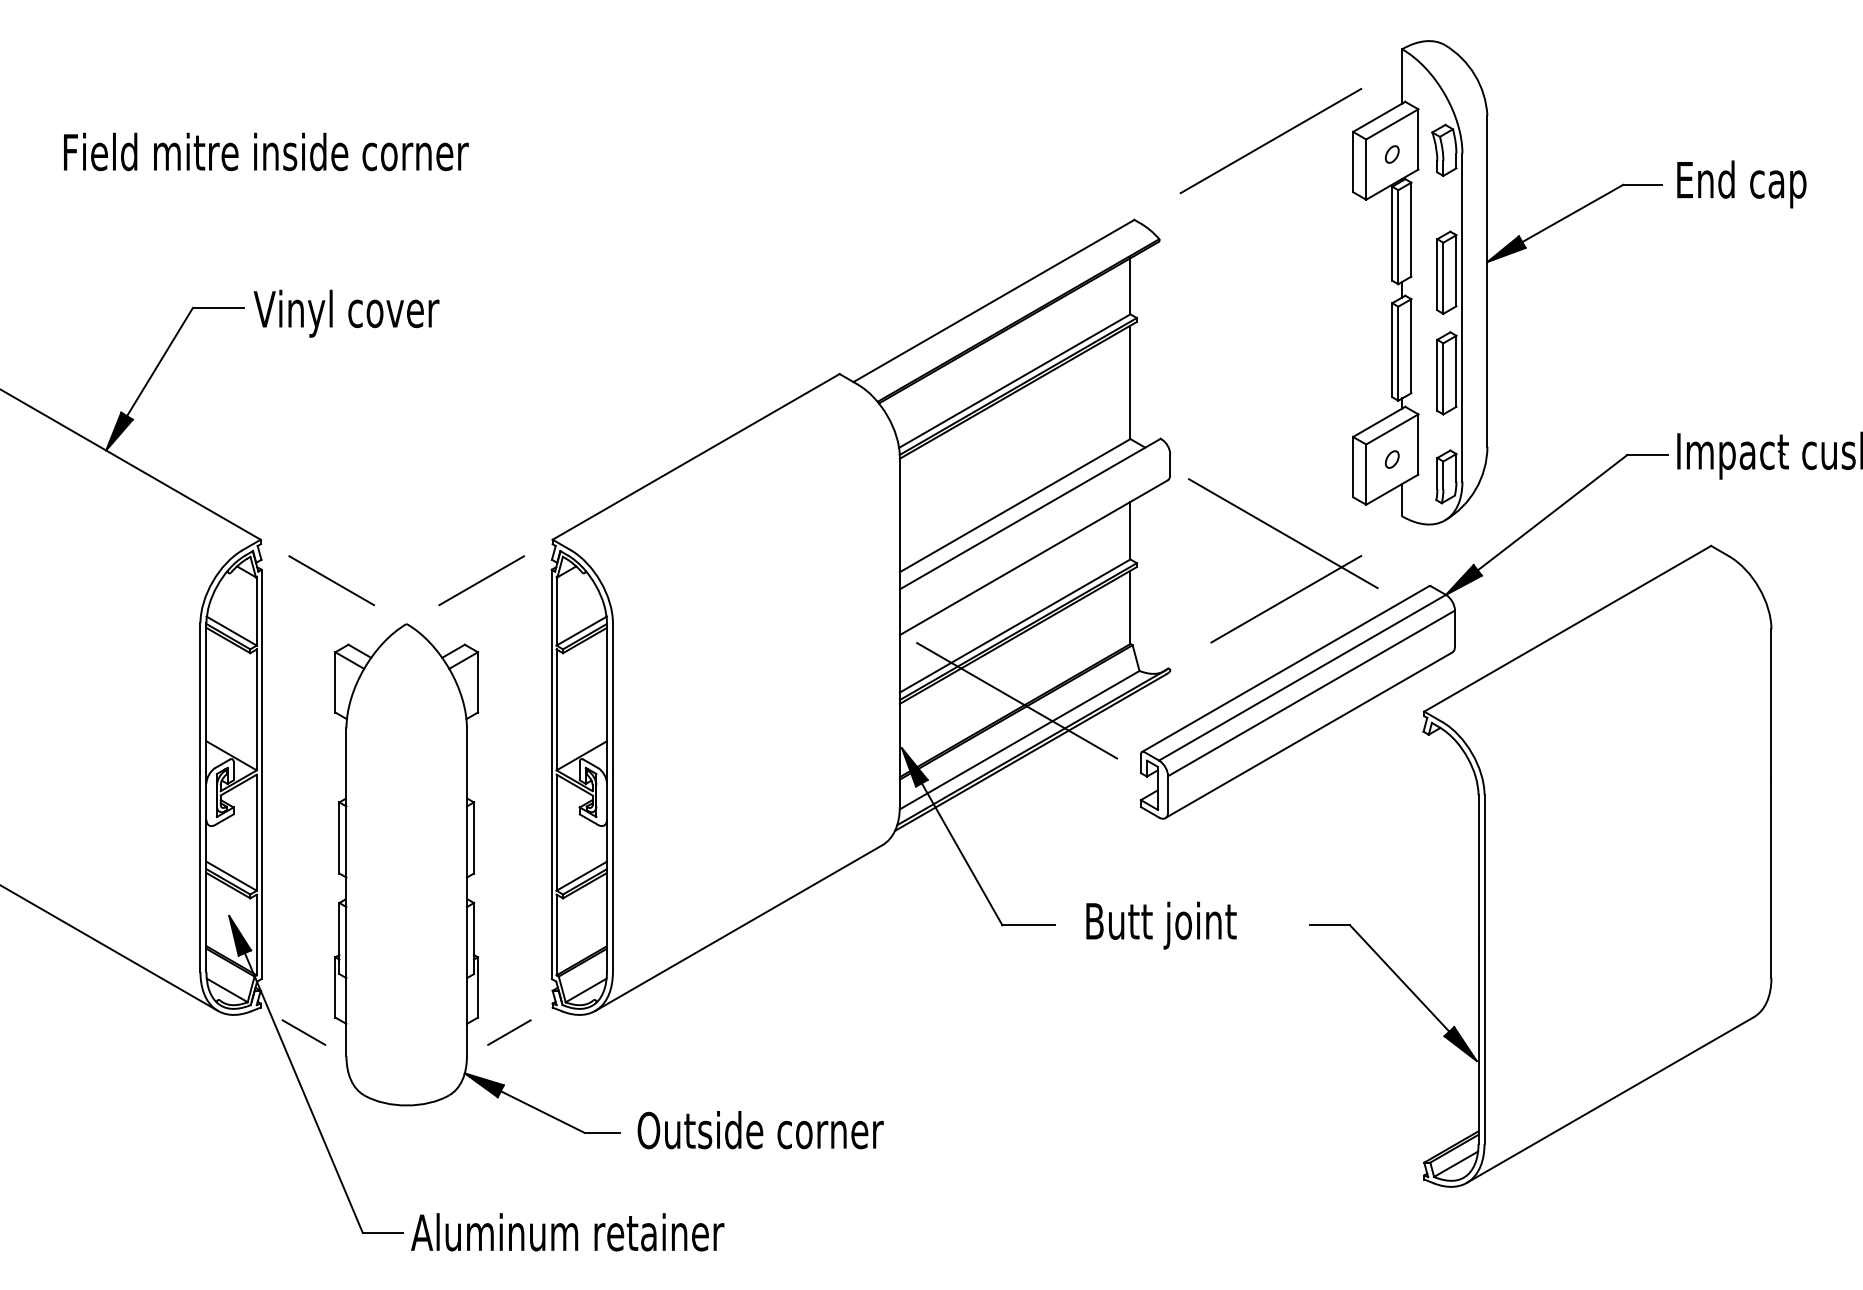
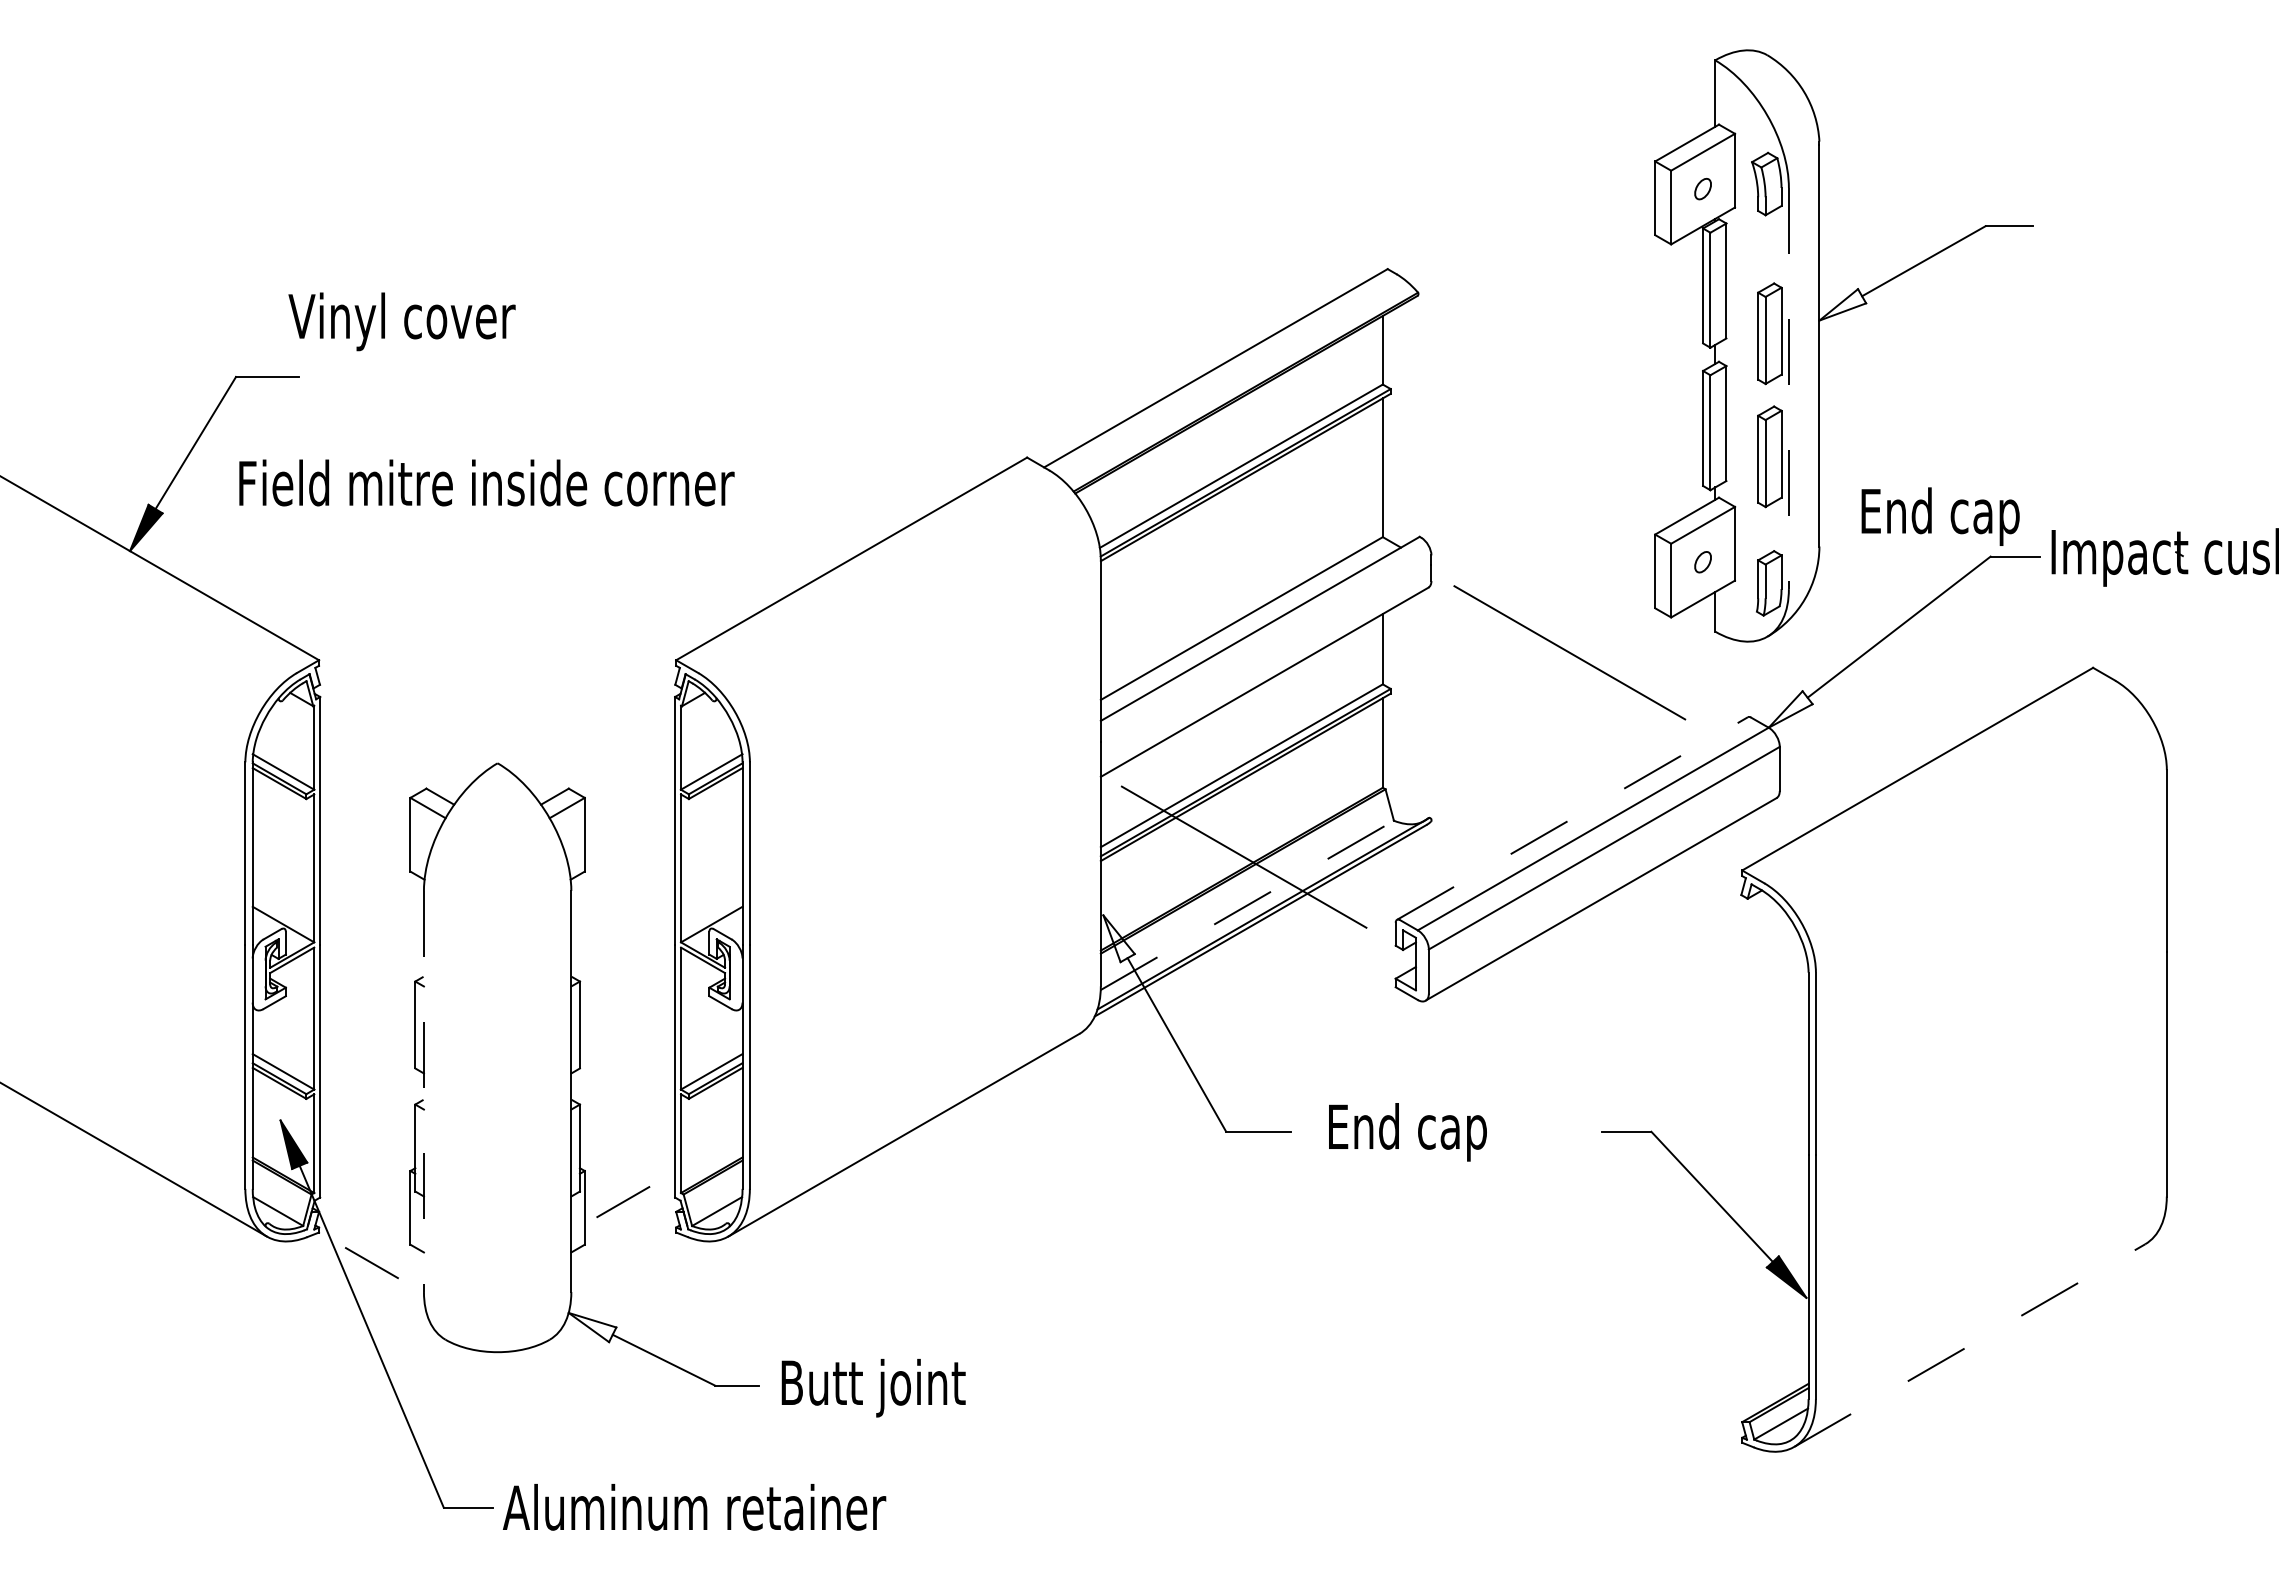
line: (1270, 140) -> (1554, 172), removed
text: (265, 151) -> (486, 482), moved
text: (1741, 184) -> (1940, 516), moved
fill: (1506, 248) -> (1842, 304), removed
text: (346, 313) -> (401, 321), moved
line: (1462, 317) -> (1788, 388), solid -> dashed
line: (331, 580) -> (405, 710), removed
line: (481, 580) -> (589, 710), removed
fill: (1463, 580) -> (1790, 709), removed
line: (1286, 598) -> (1573, 732), removed
line: (1286, 669) -> (1573, 818), solid -> dashed
line: (1019, 740) -> (1247, 905), solid -> dashed
fill: (914, 767) -> (1118, 938), removed
line: (346, 892) -> (423, 1091), solid -> dashed
text: (1162, 925) -> (1422, 1132), Butt joint -> End cap
line: (509, 1032) -> (623, 1202), moved
fill: (484, 1085) -> (592, 1327), removed
line: (1610, 1099) -> (1969, 1345), solid -> dashed
text: (760, 1134) -> (930, 1387), Outside corner -> Butt joint

